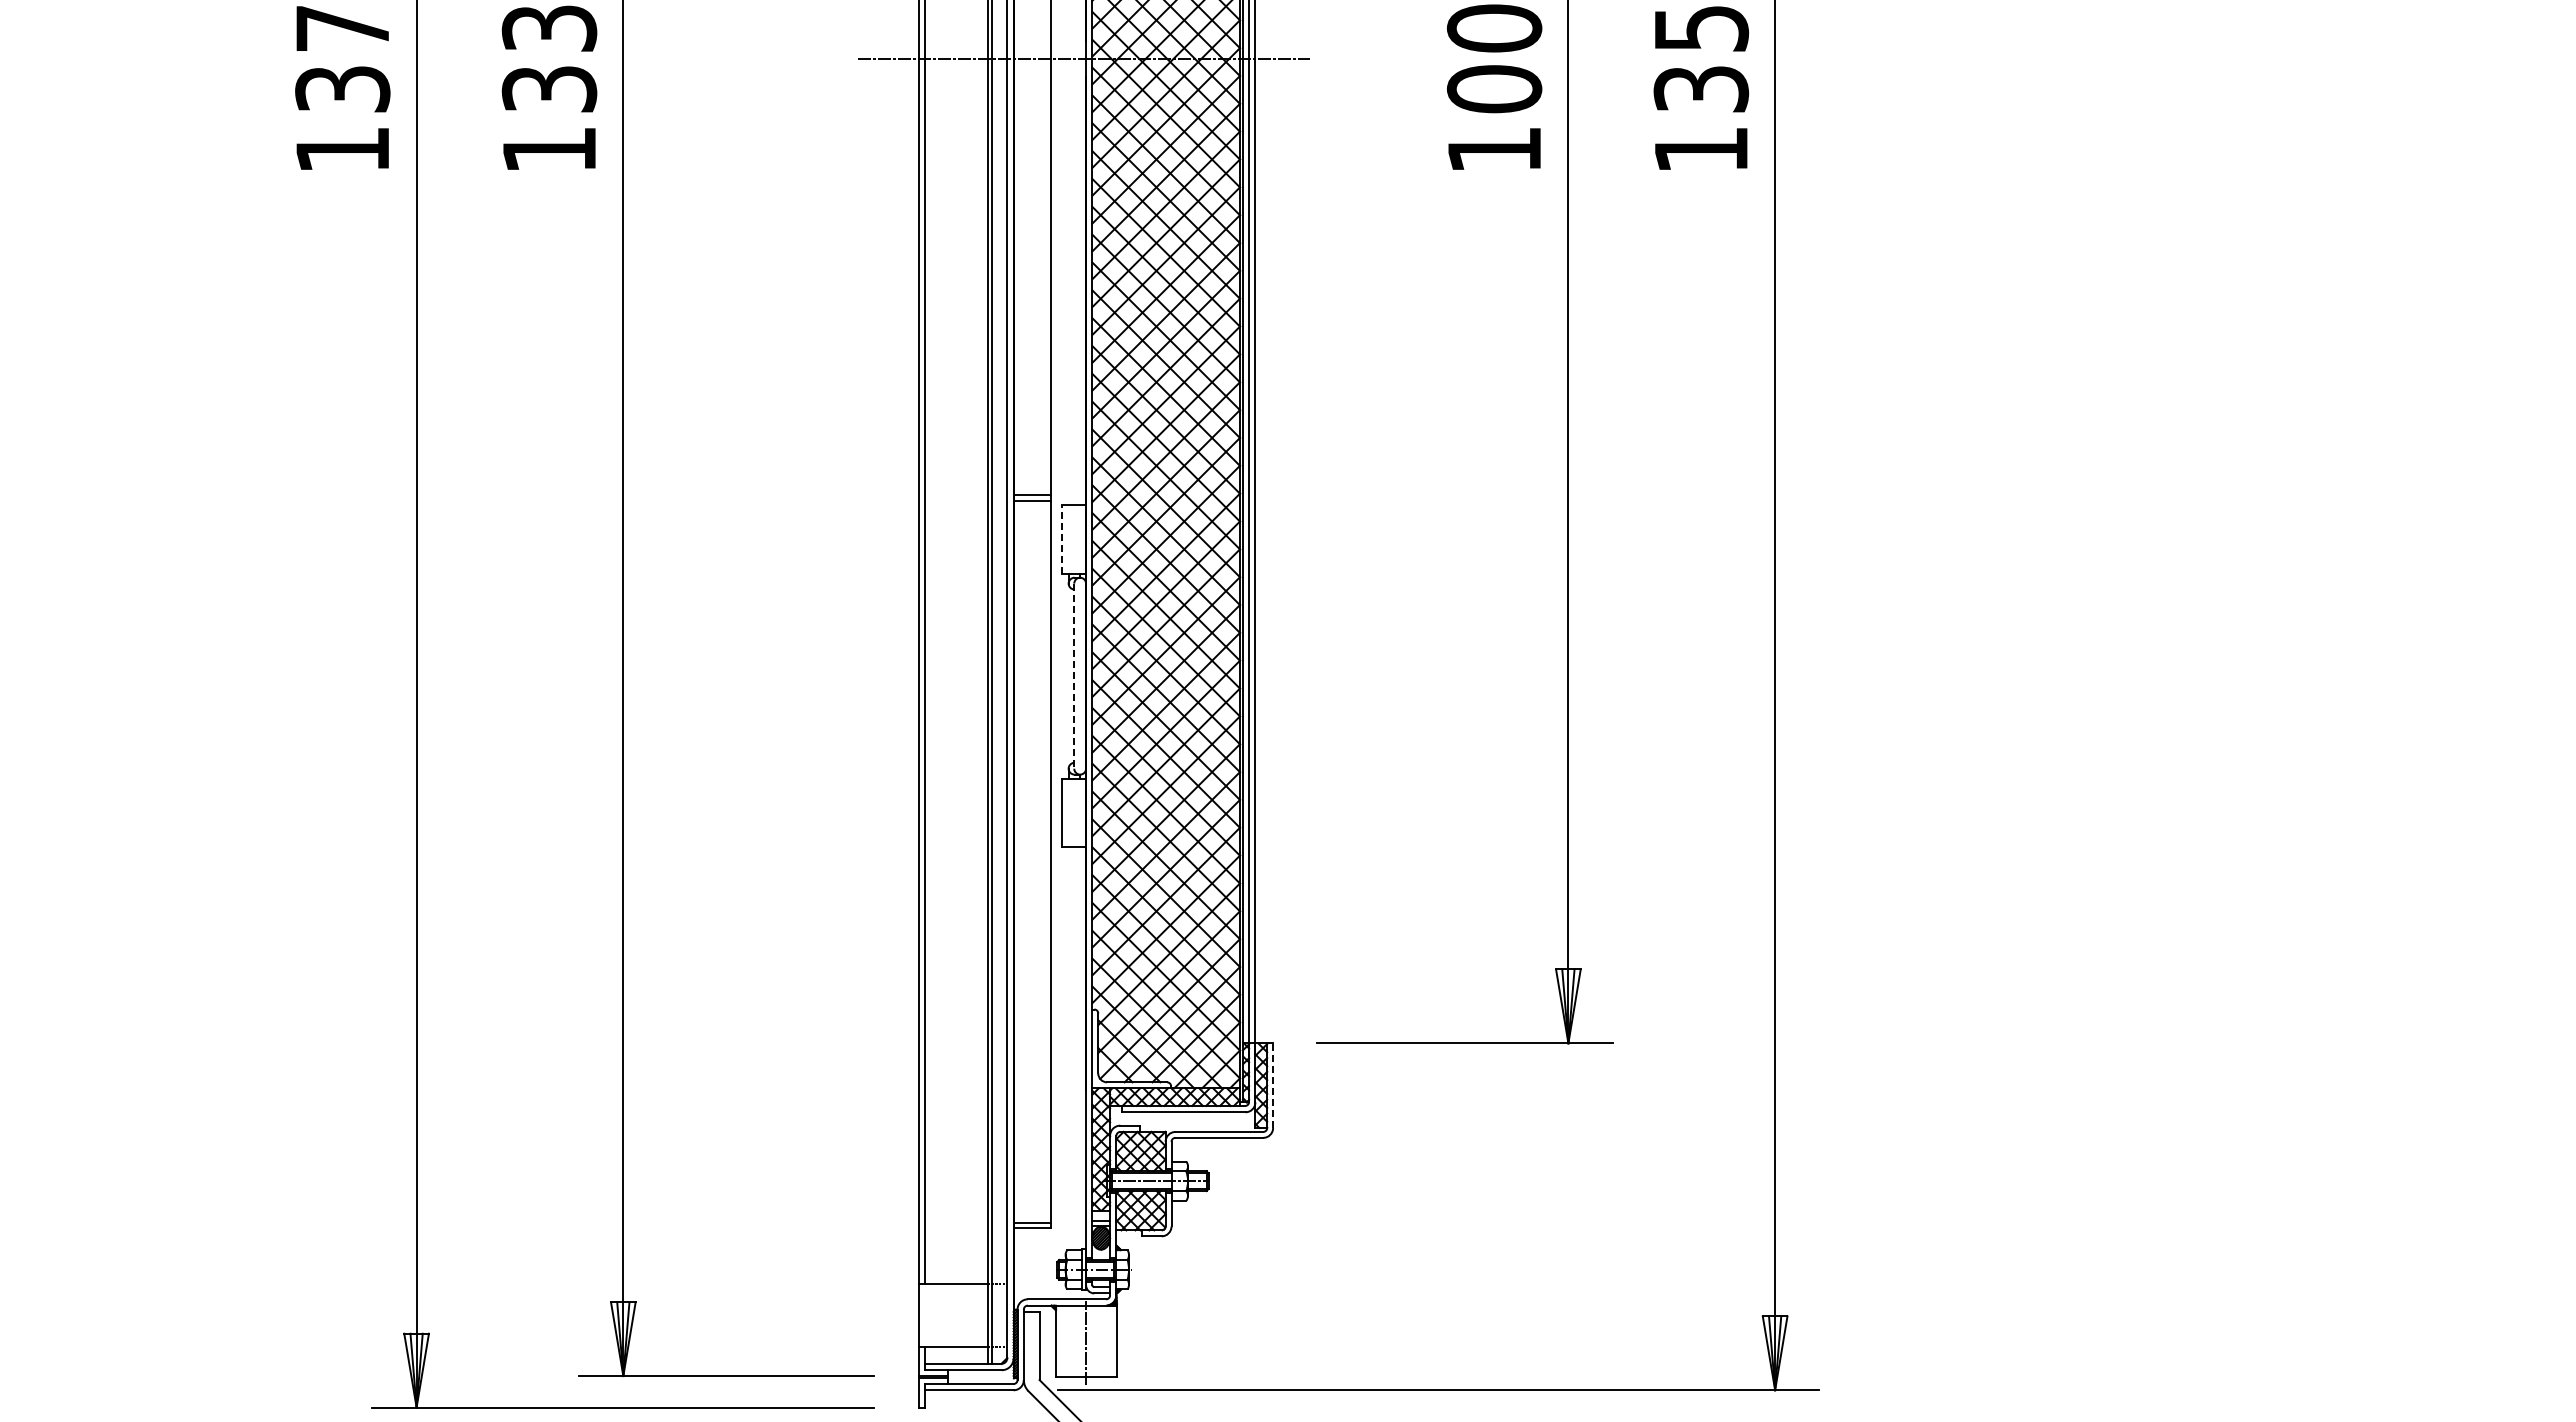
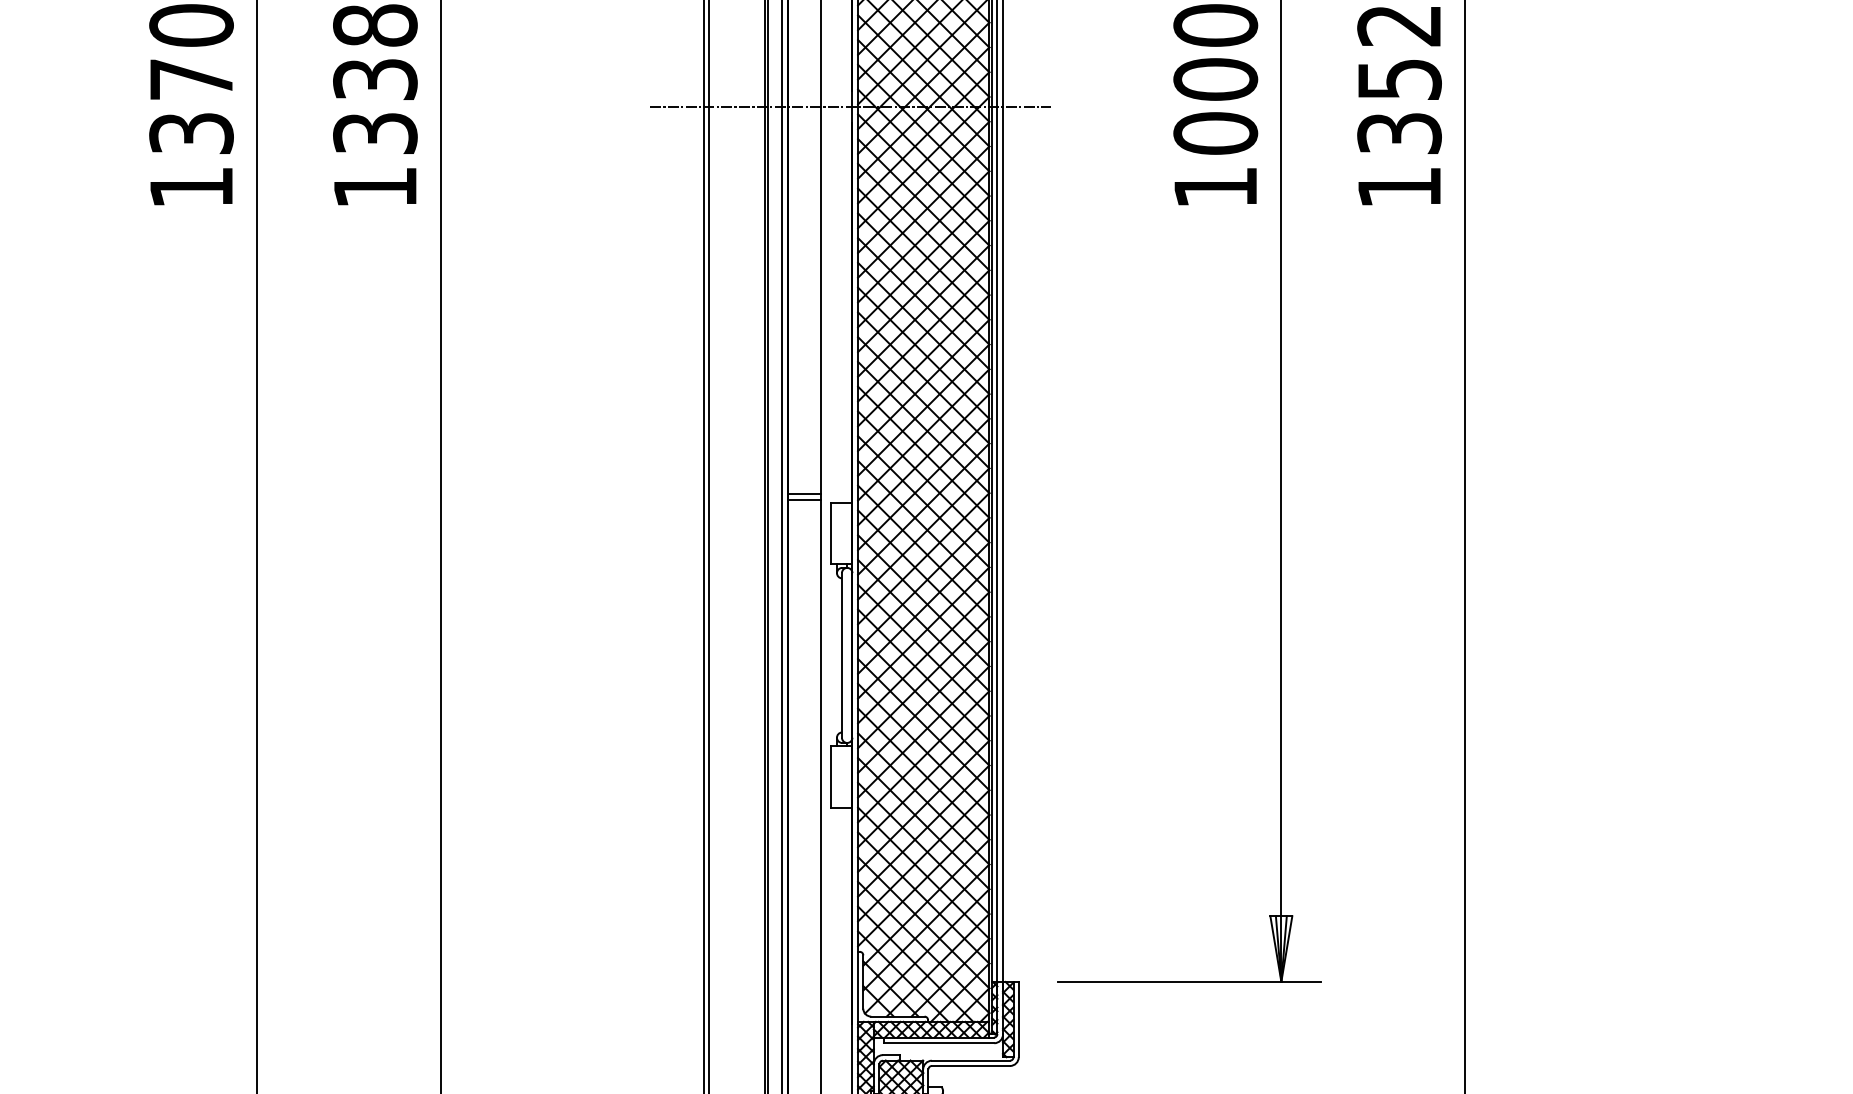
line: (1062, 538) -> (831, 533), dashed -> solid
line: (1074, 676) -> (842, 655), dashed -> solid
line: (1273, 1085) -> (1019, 1019), dashed -> solid

